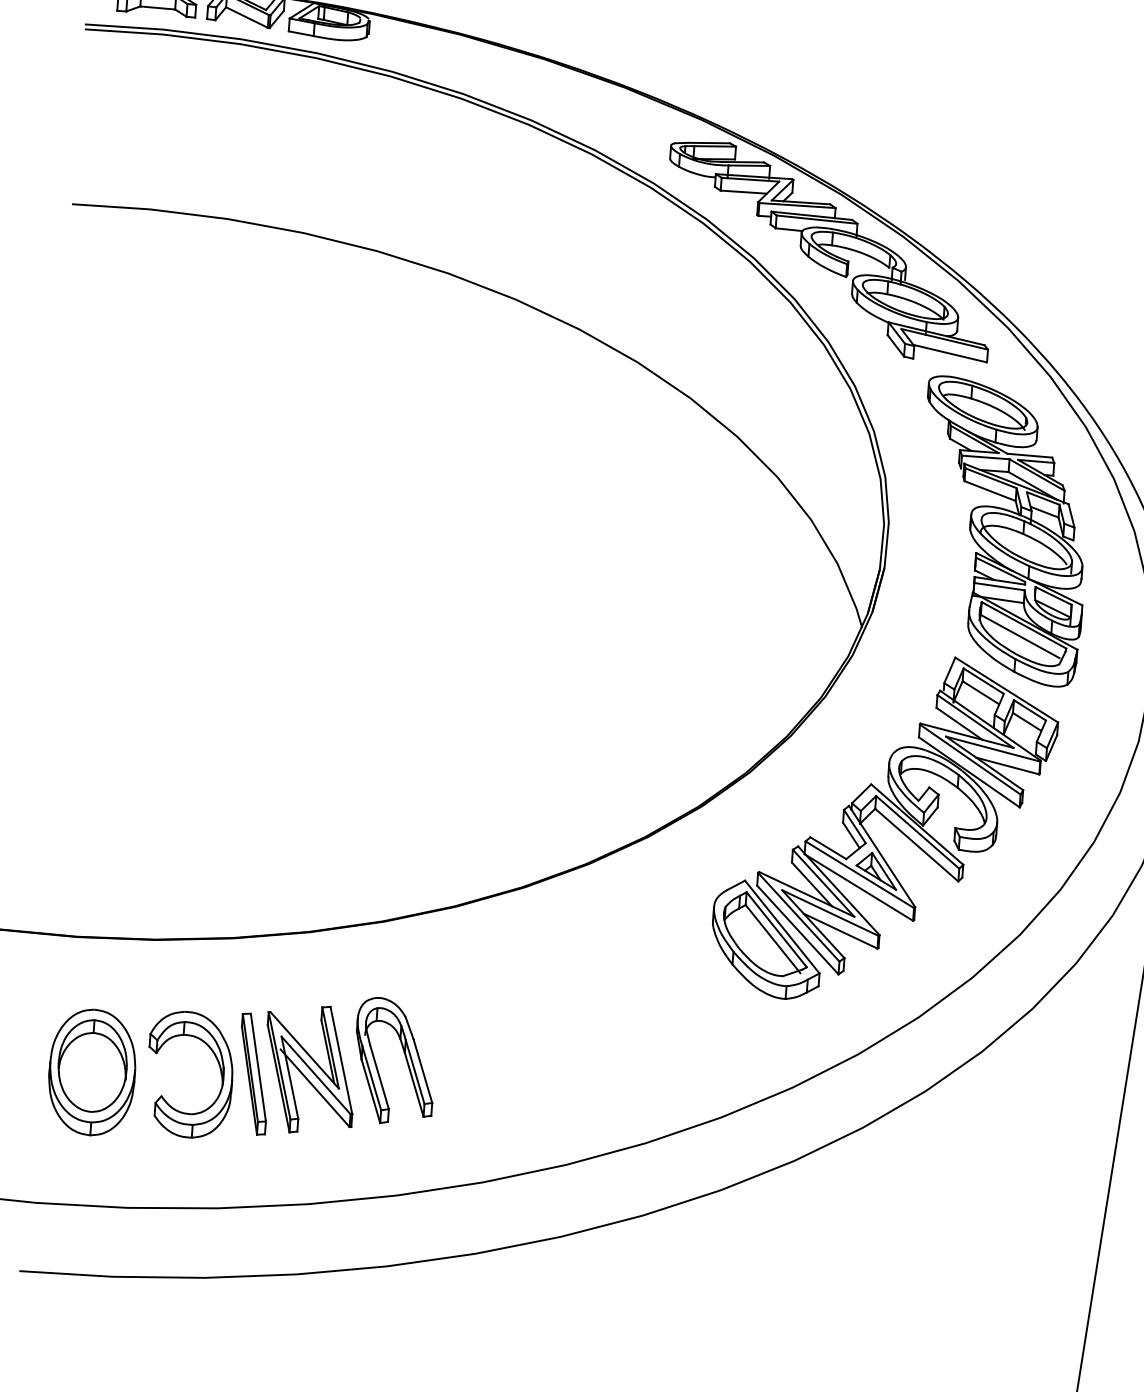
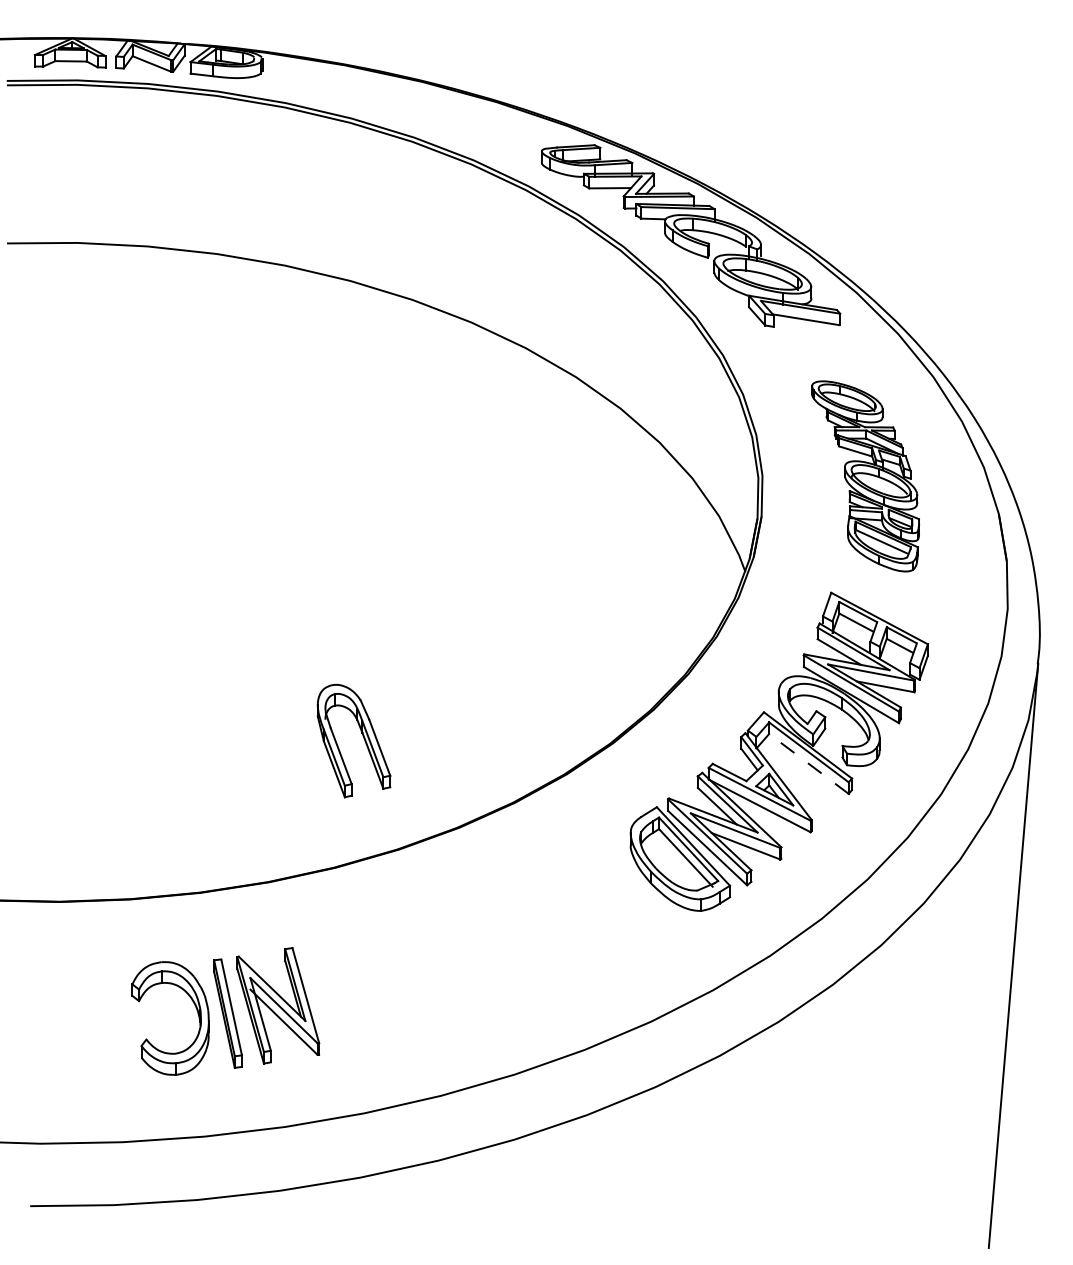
part: (1002, 531) -> (865, 476), size x0.7
line: (916, 844) -> (808, 763), solid -> dashed
part: (404, 1057) -> (362, 736), moved
part: (92, 1072) -> (82, 1022), removed

